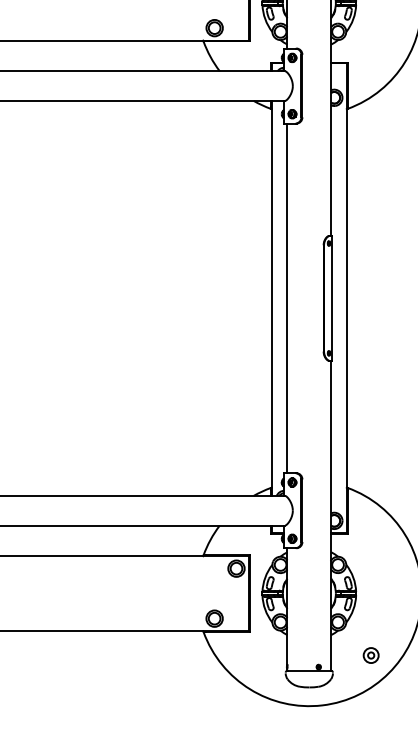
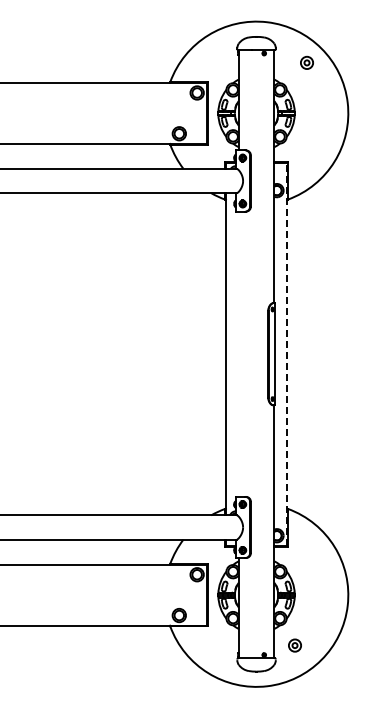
line: (287, 297) -> (238, 353), removed
line: (347, 298) -> (287, 354), solid -> dashed
part: (370, 655) -> (294, 645), moved

